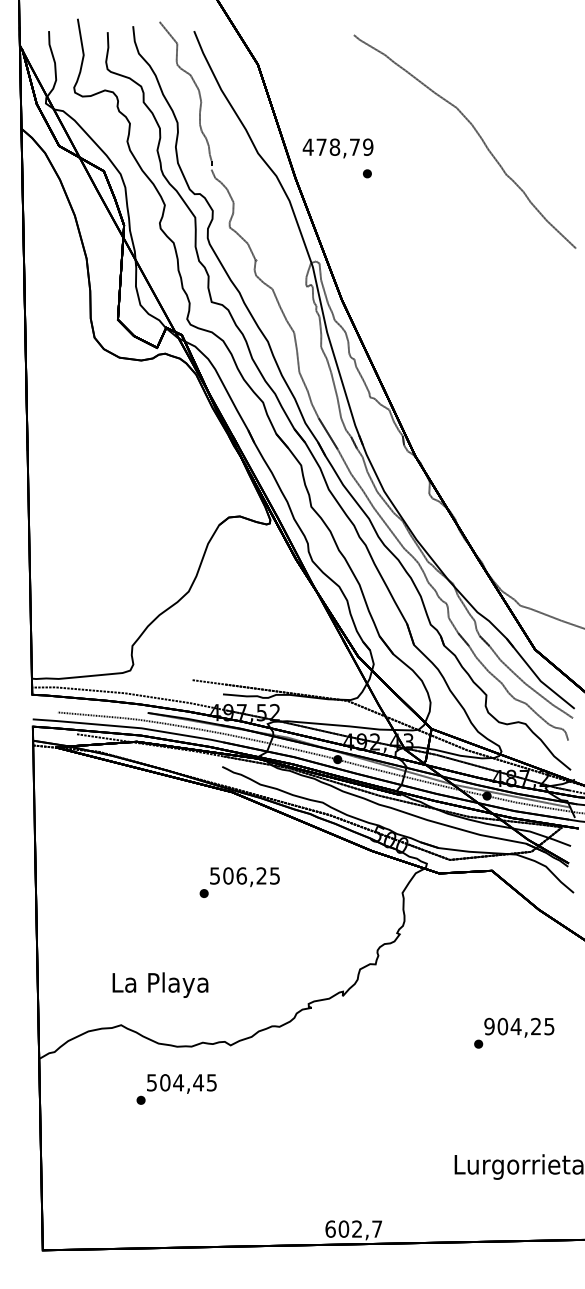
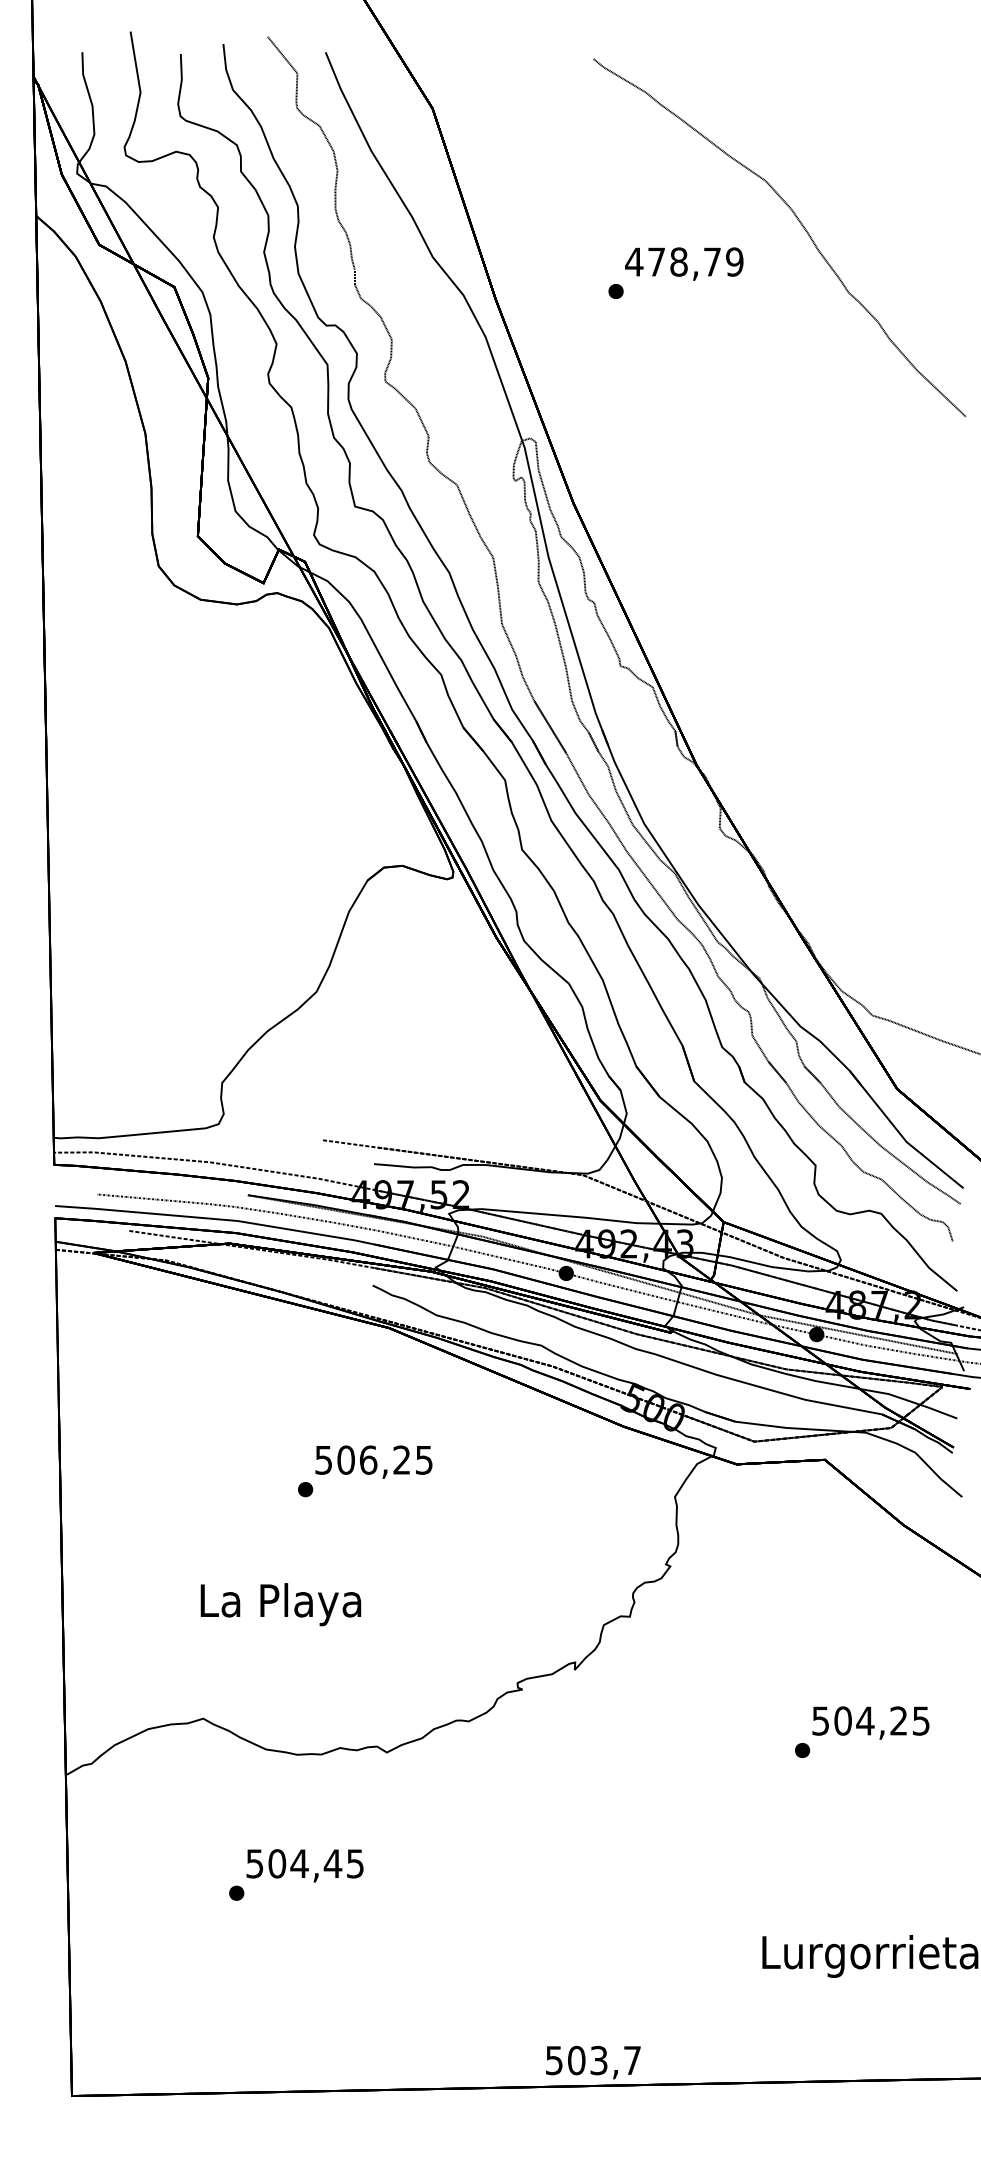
text: (337, 148) -> (683, 264), moved
text: (239, 882) -> (364, 1471), moved
text: (160, 984) -> (280, 1603), moved
text: (489, 1025) -> (820, 1719), 904,25 -> 504,25
text: (176, 1089) -> (296, 1875), moved
text: (343, 1228) -> (575, 2059), 602,7 -> 503,7

